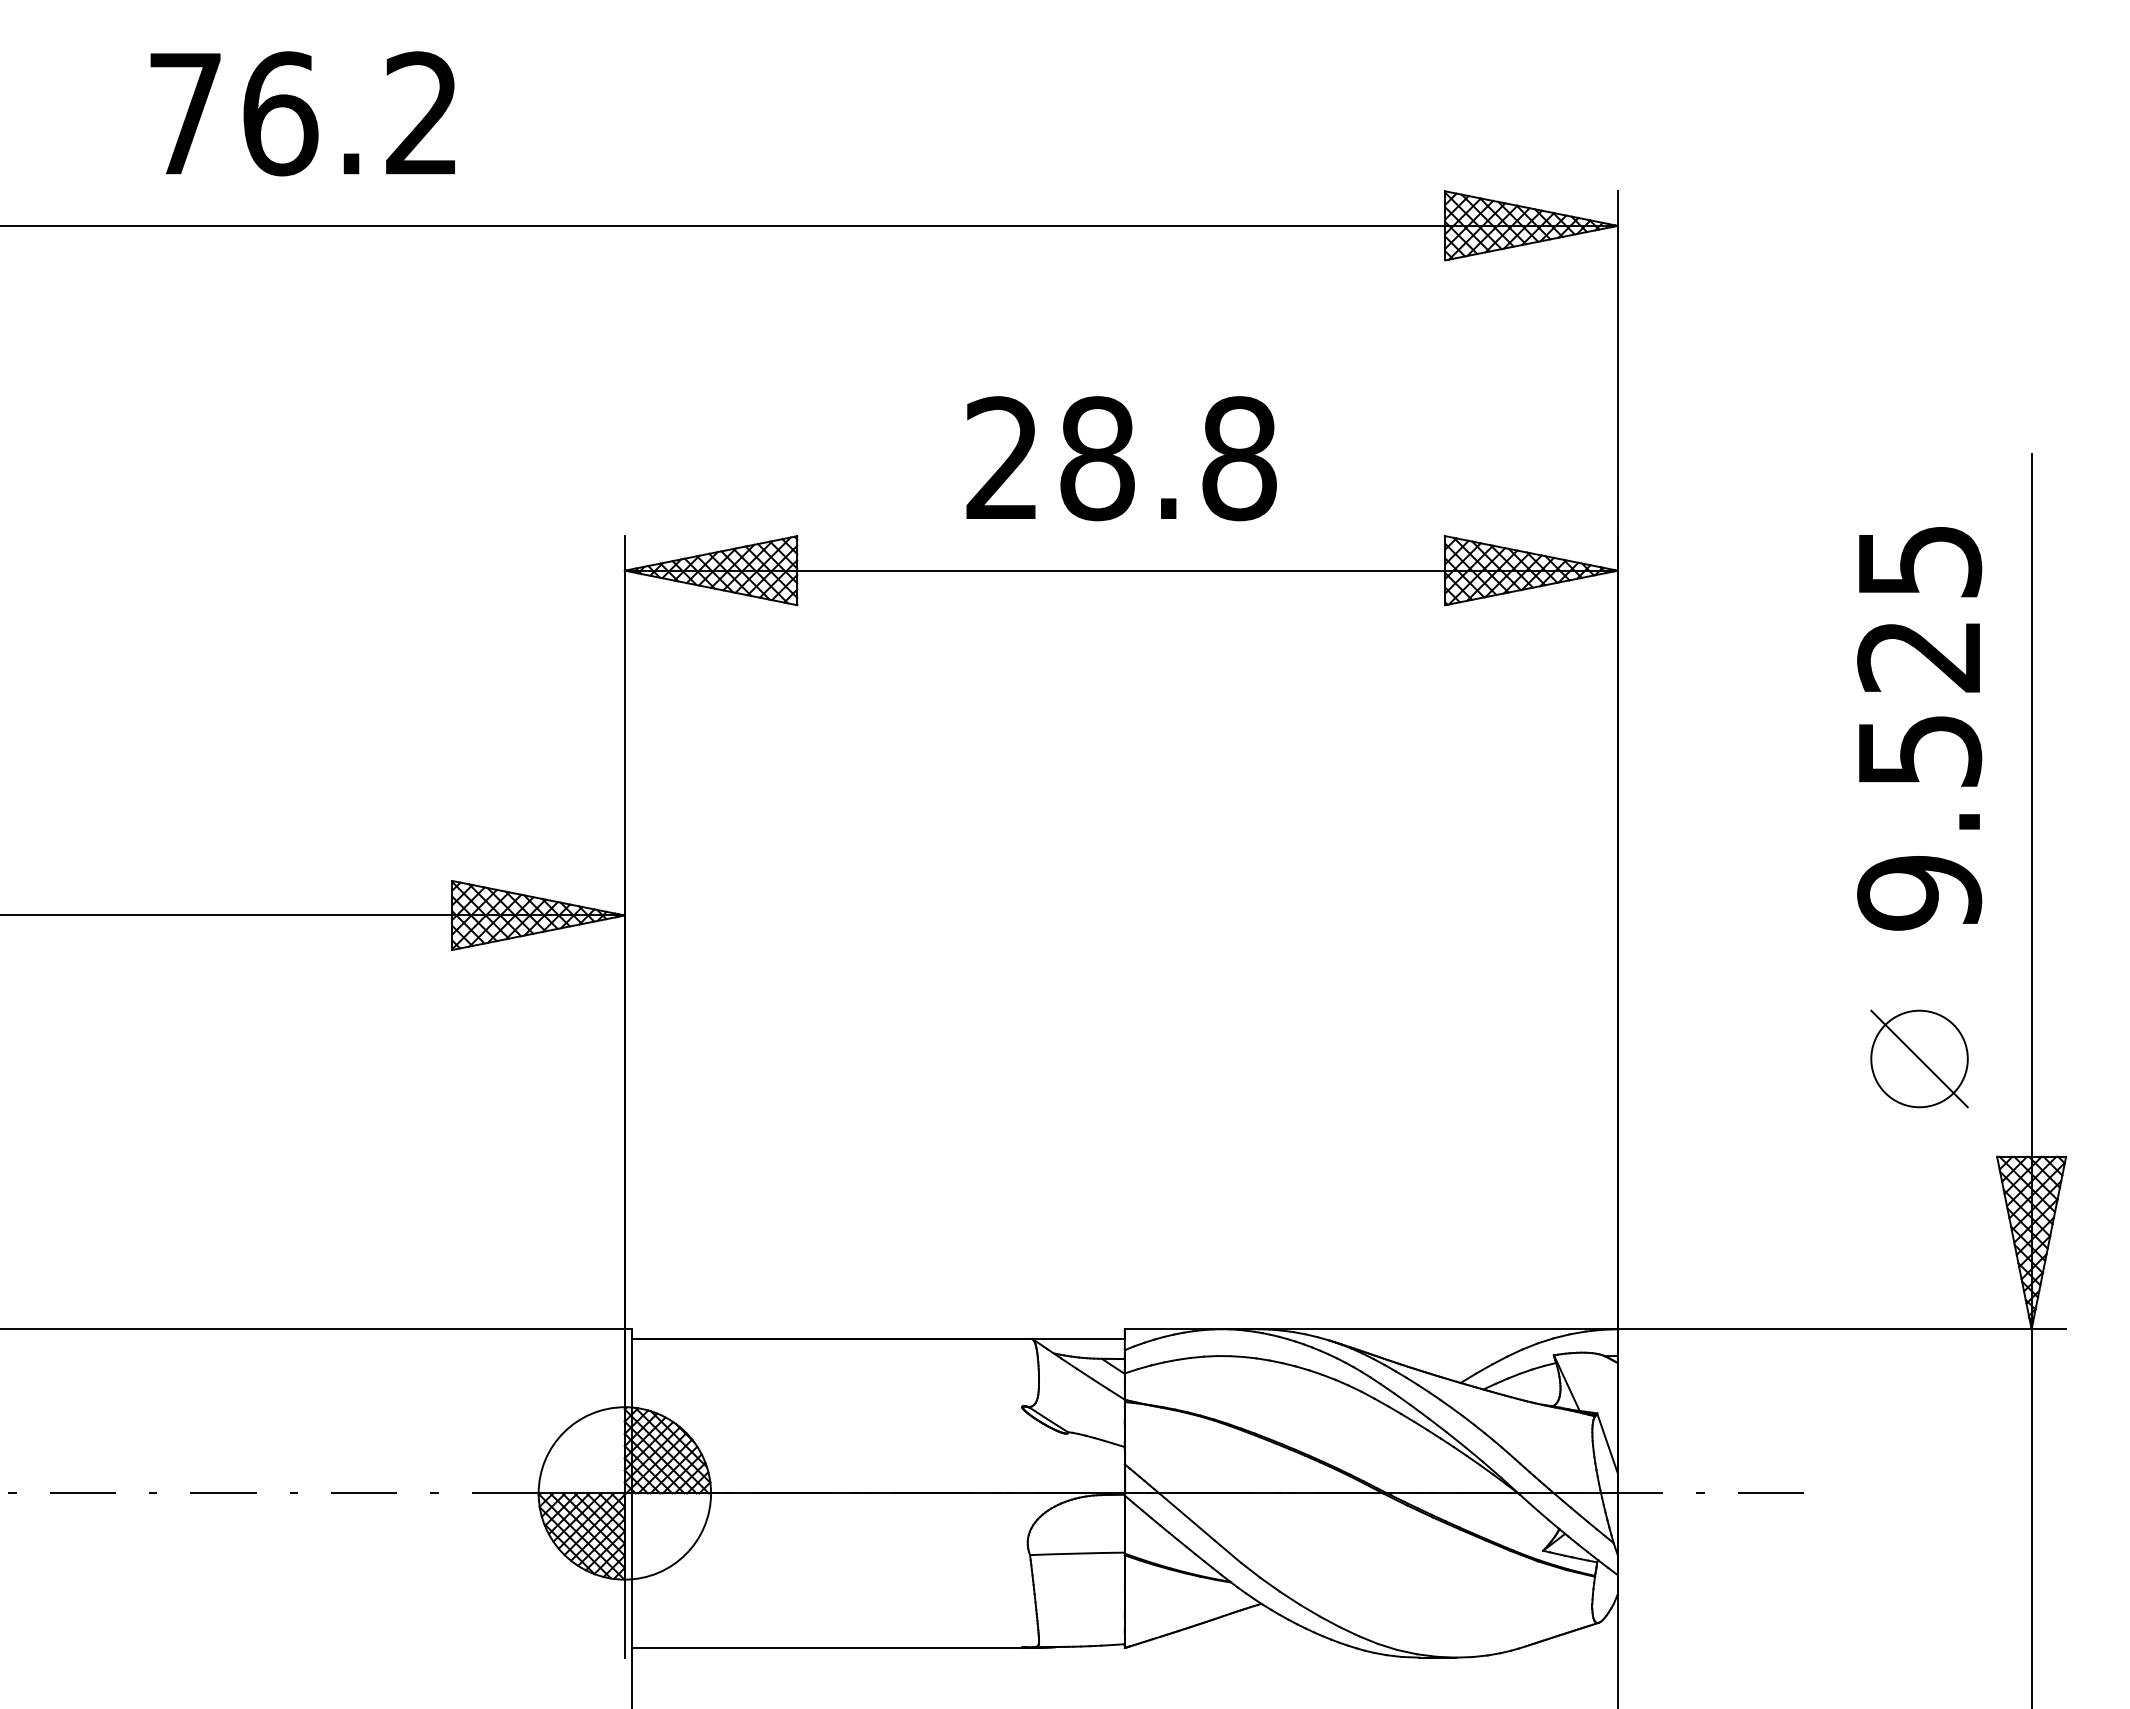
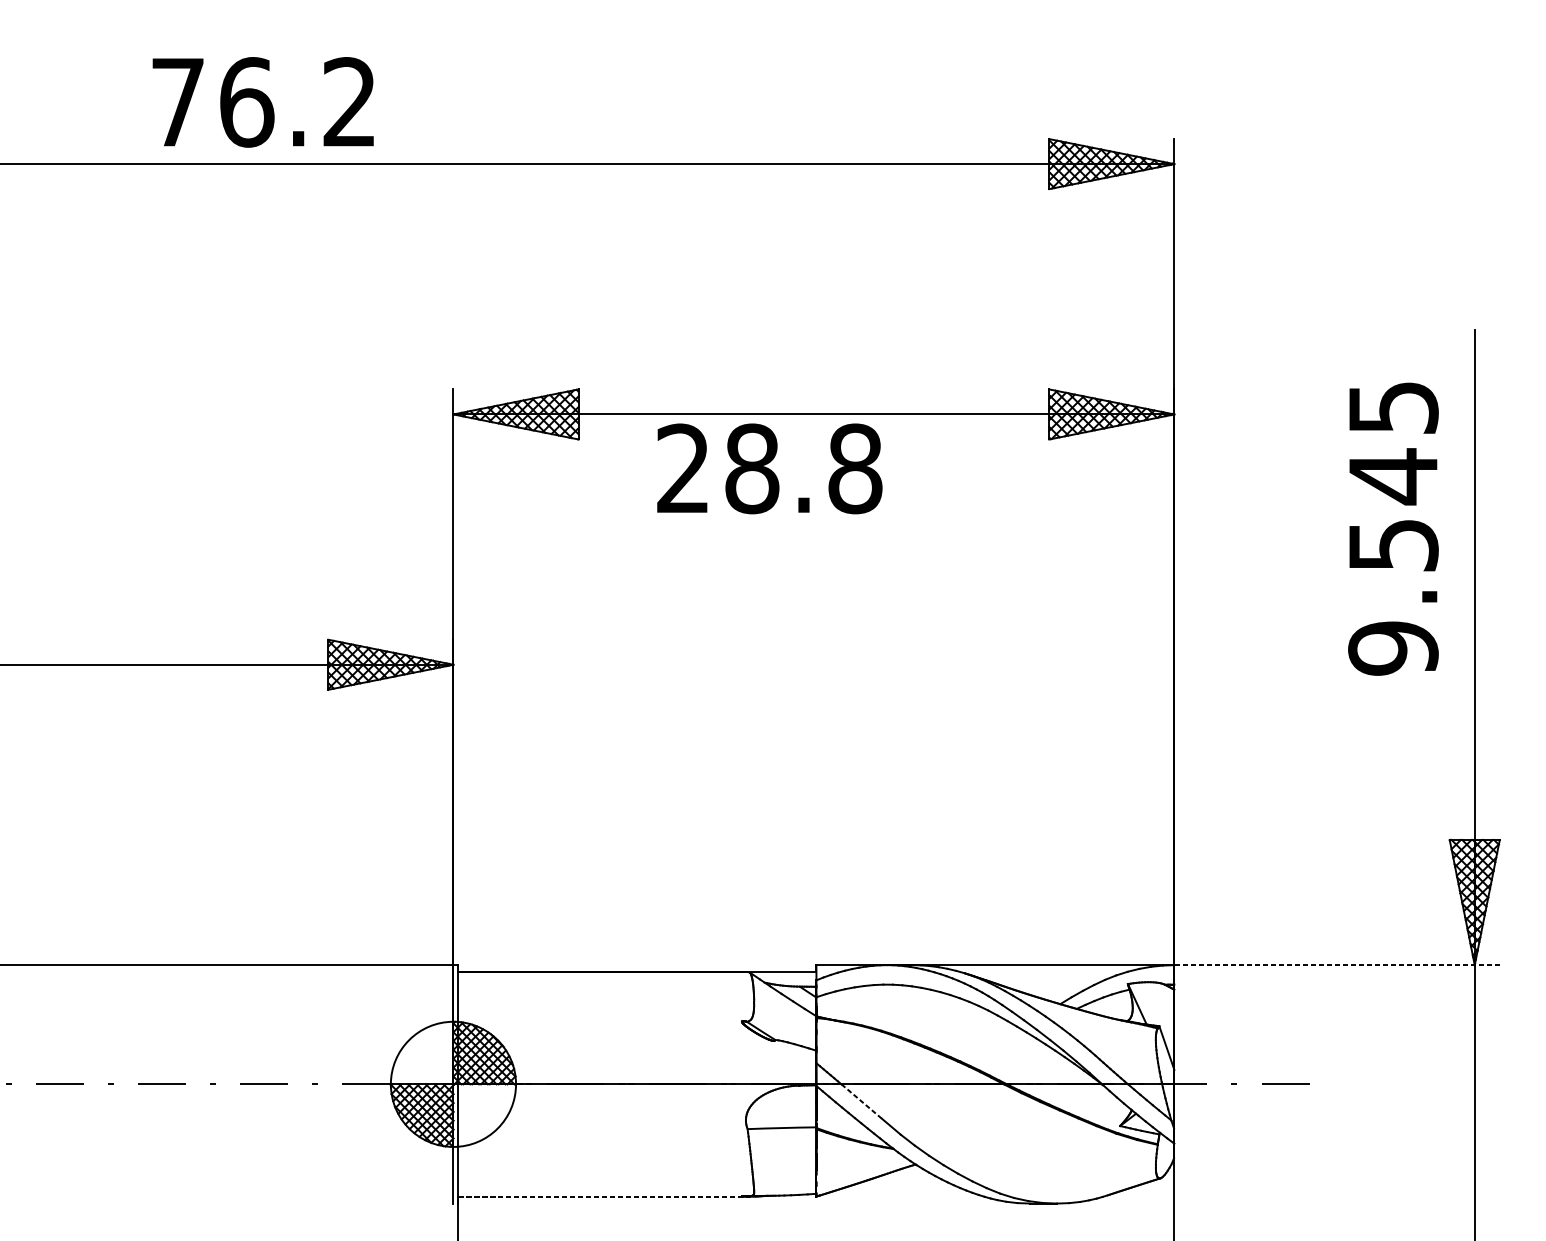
text: (302, 113) -> (262, 102), moved
text: (1121, 458) -> (769, 468), moved
text: (1918, 656) -> (1392, 476), 9.525 -> 9.545
part: (1919, 1058) -> (1393, 768), removed
line: (1841, 1329) -> (1336, 965), solid -> dashed
line: (1186, 1516) -> (861, 1101), solid -> dashed
line: (831, 1647) -> (603, 1196), solid -> dashed

